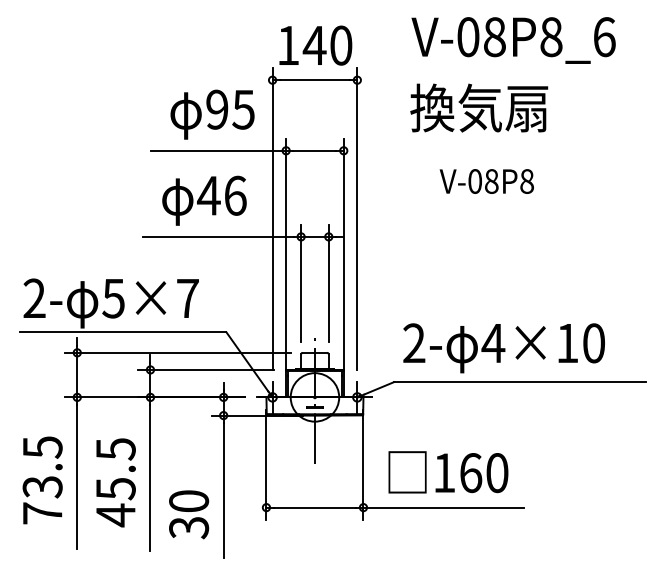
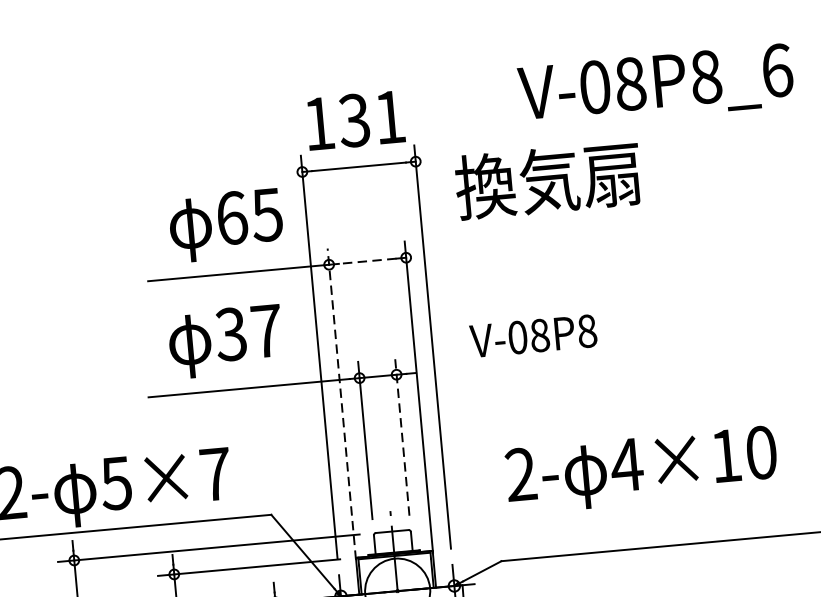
text: (513, 40) -> (655, 86), moved
text: (327, 45) -> (371, 118), 140 -> 131
text: (479, 107) -> (548, 179), moved
text: (217, 109) -> (232, 217), 95 -> 65
line: (314, 150) -> (367, 260), solid -> dashed
text: (486, 181) -> (533, 336), moved
text: (221, 195) -> (248, 332), 46 -> 37
line: (286, 254) -> (342, 403), solid -> dashed
line: (328, 283) -> (401, 437), solid -> dashed
text: (503, 348) -> (641, 470), moved

